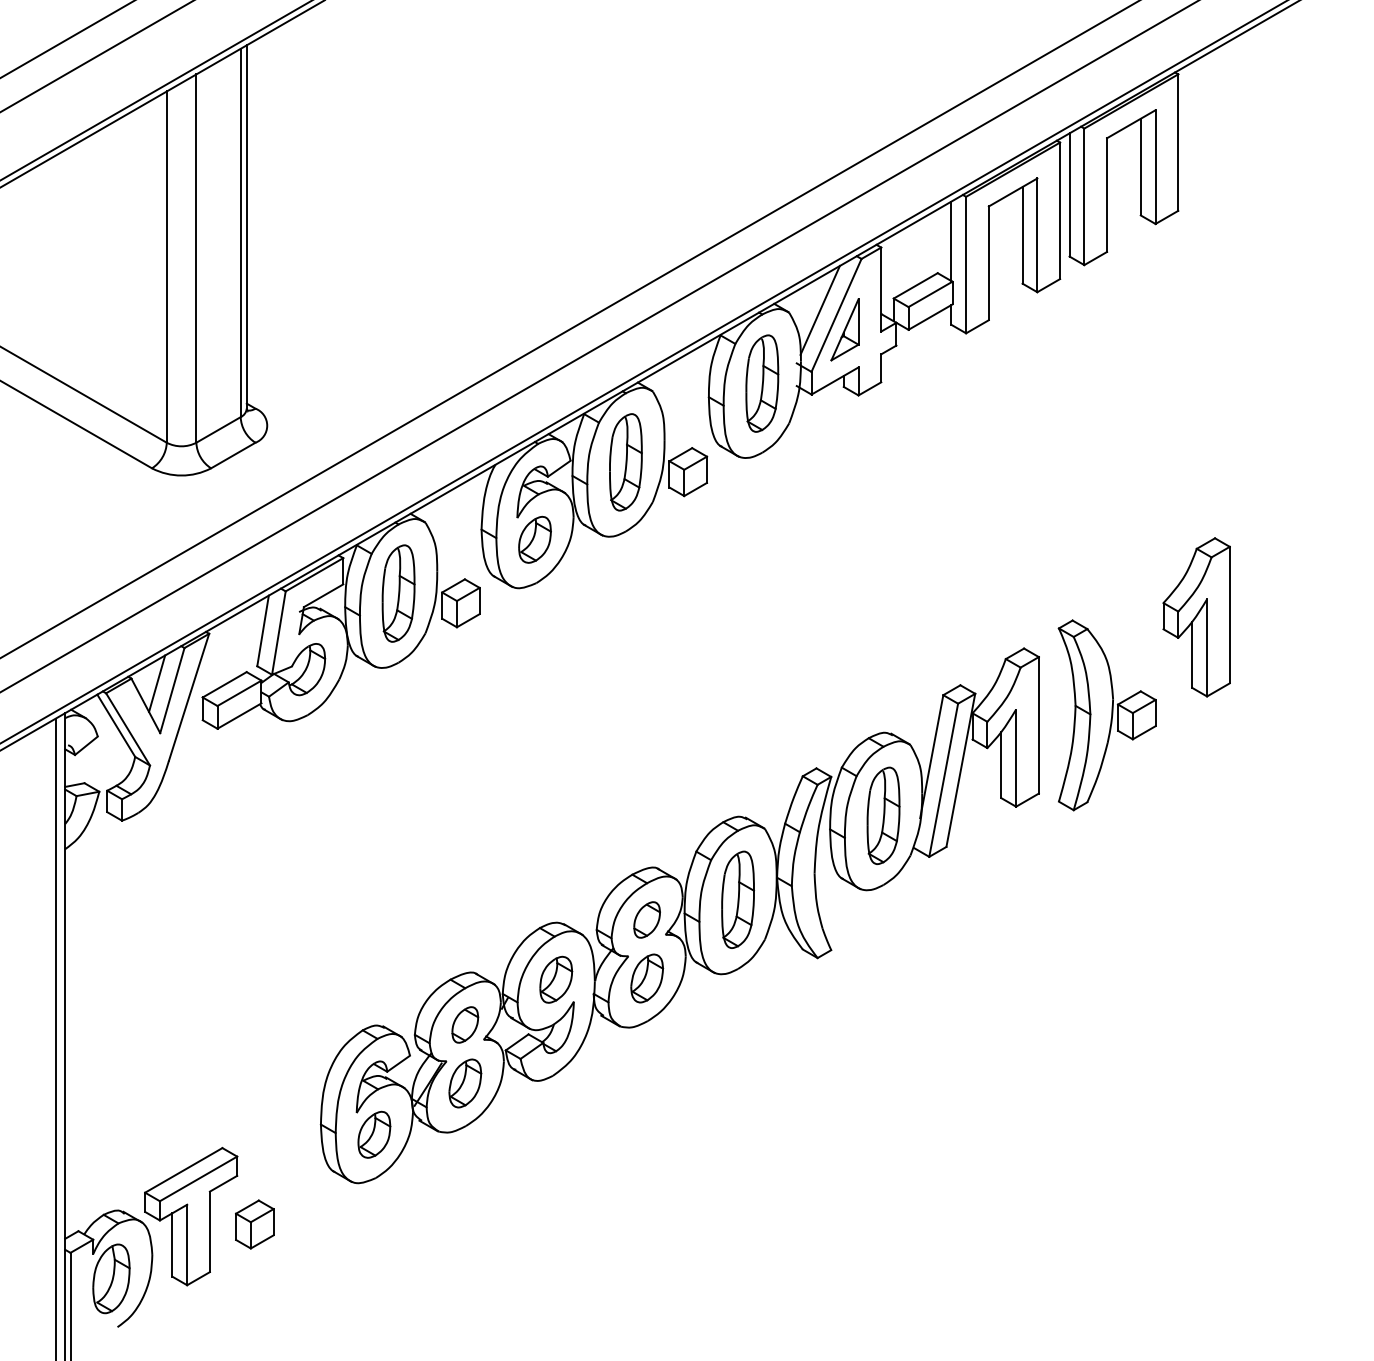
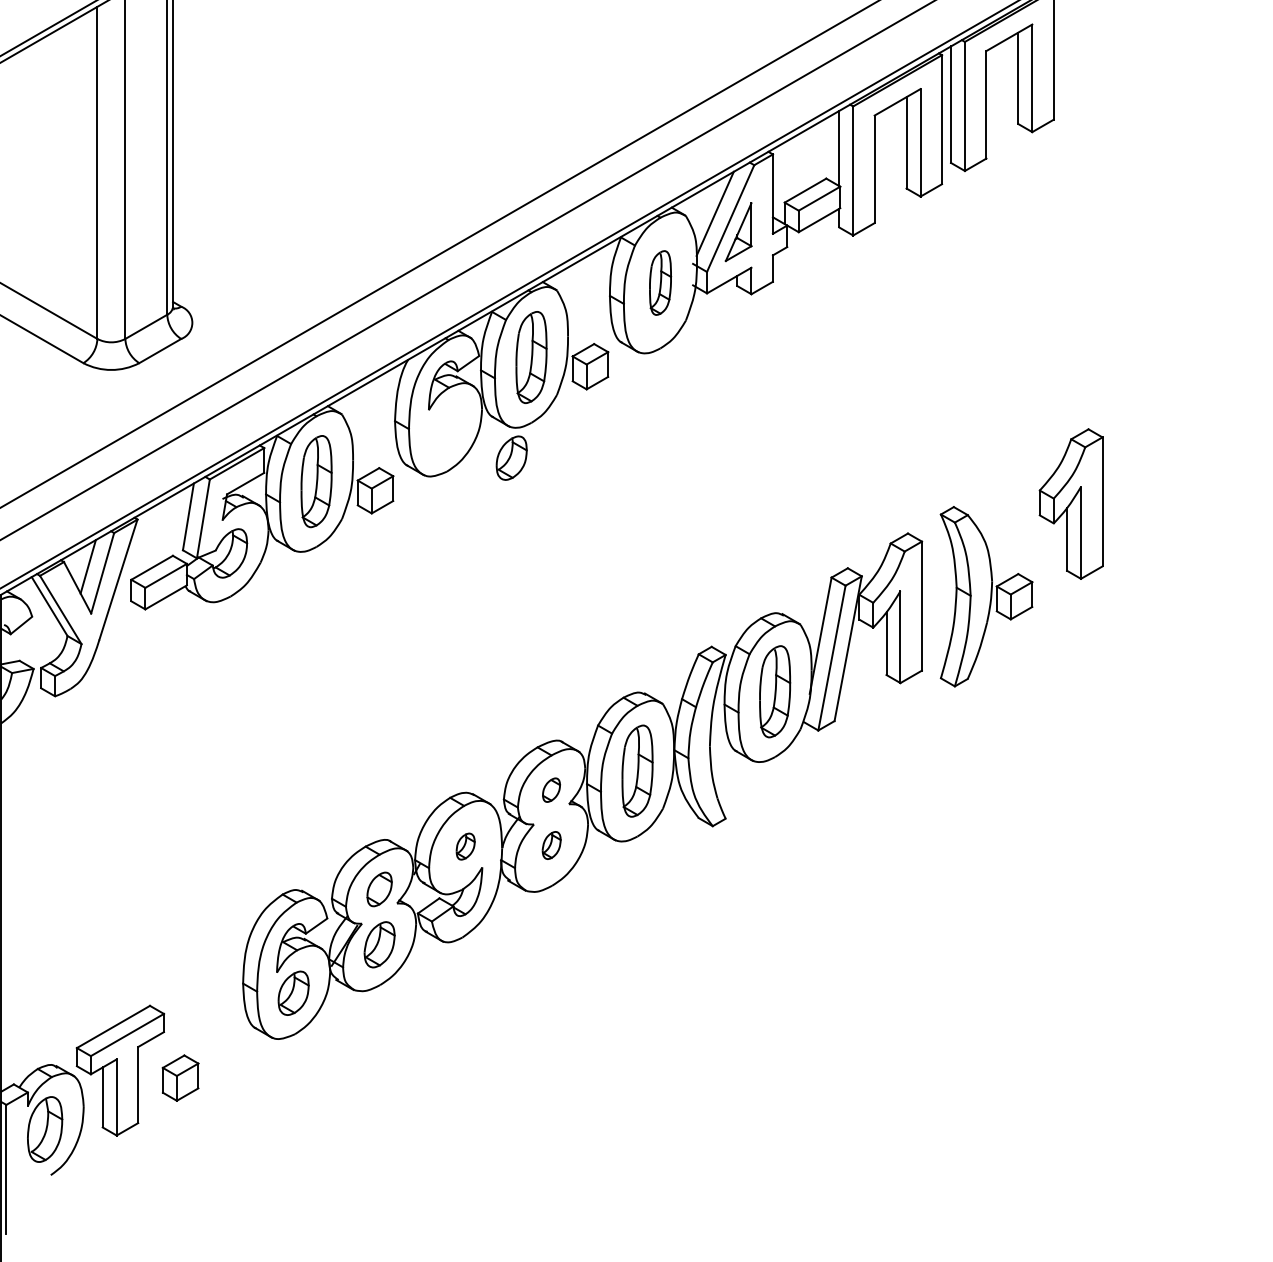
part: (762, 383) -> (660, 282), size x0.7
part: (534, 539) -> (511, 457), moved
part: (646, 919) -> (550, 789), size x0.7
part: (647, 978) -> (551, 845), size x0.6
part: (556, 979) -> (465, 846), size x0.6

